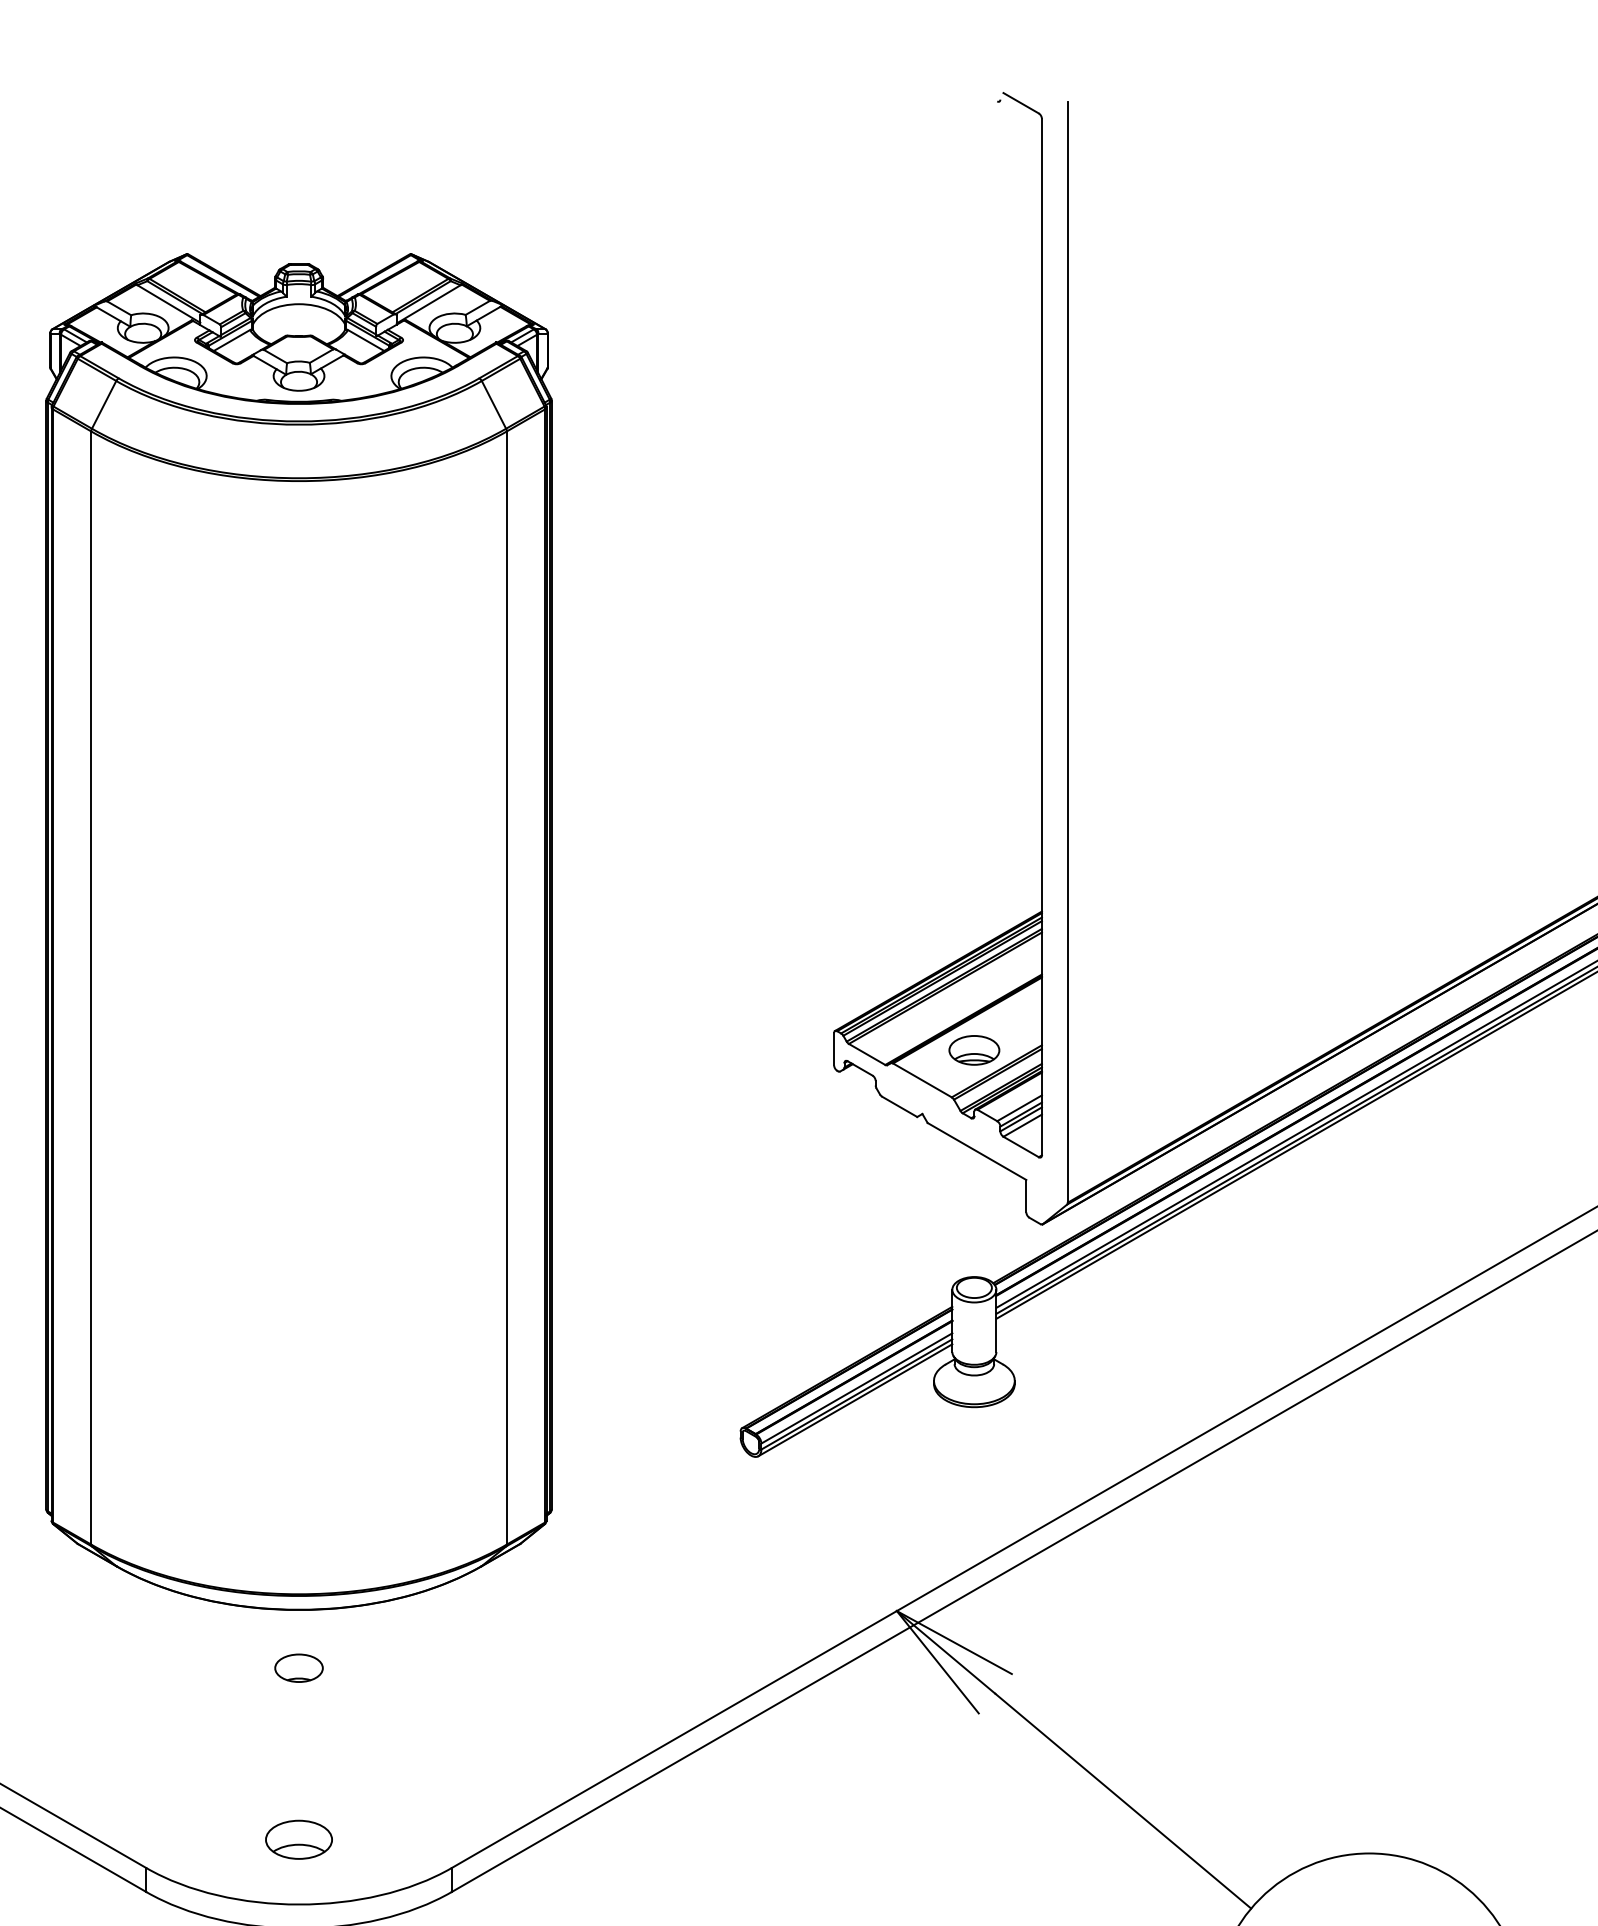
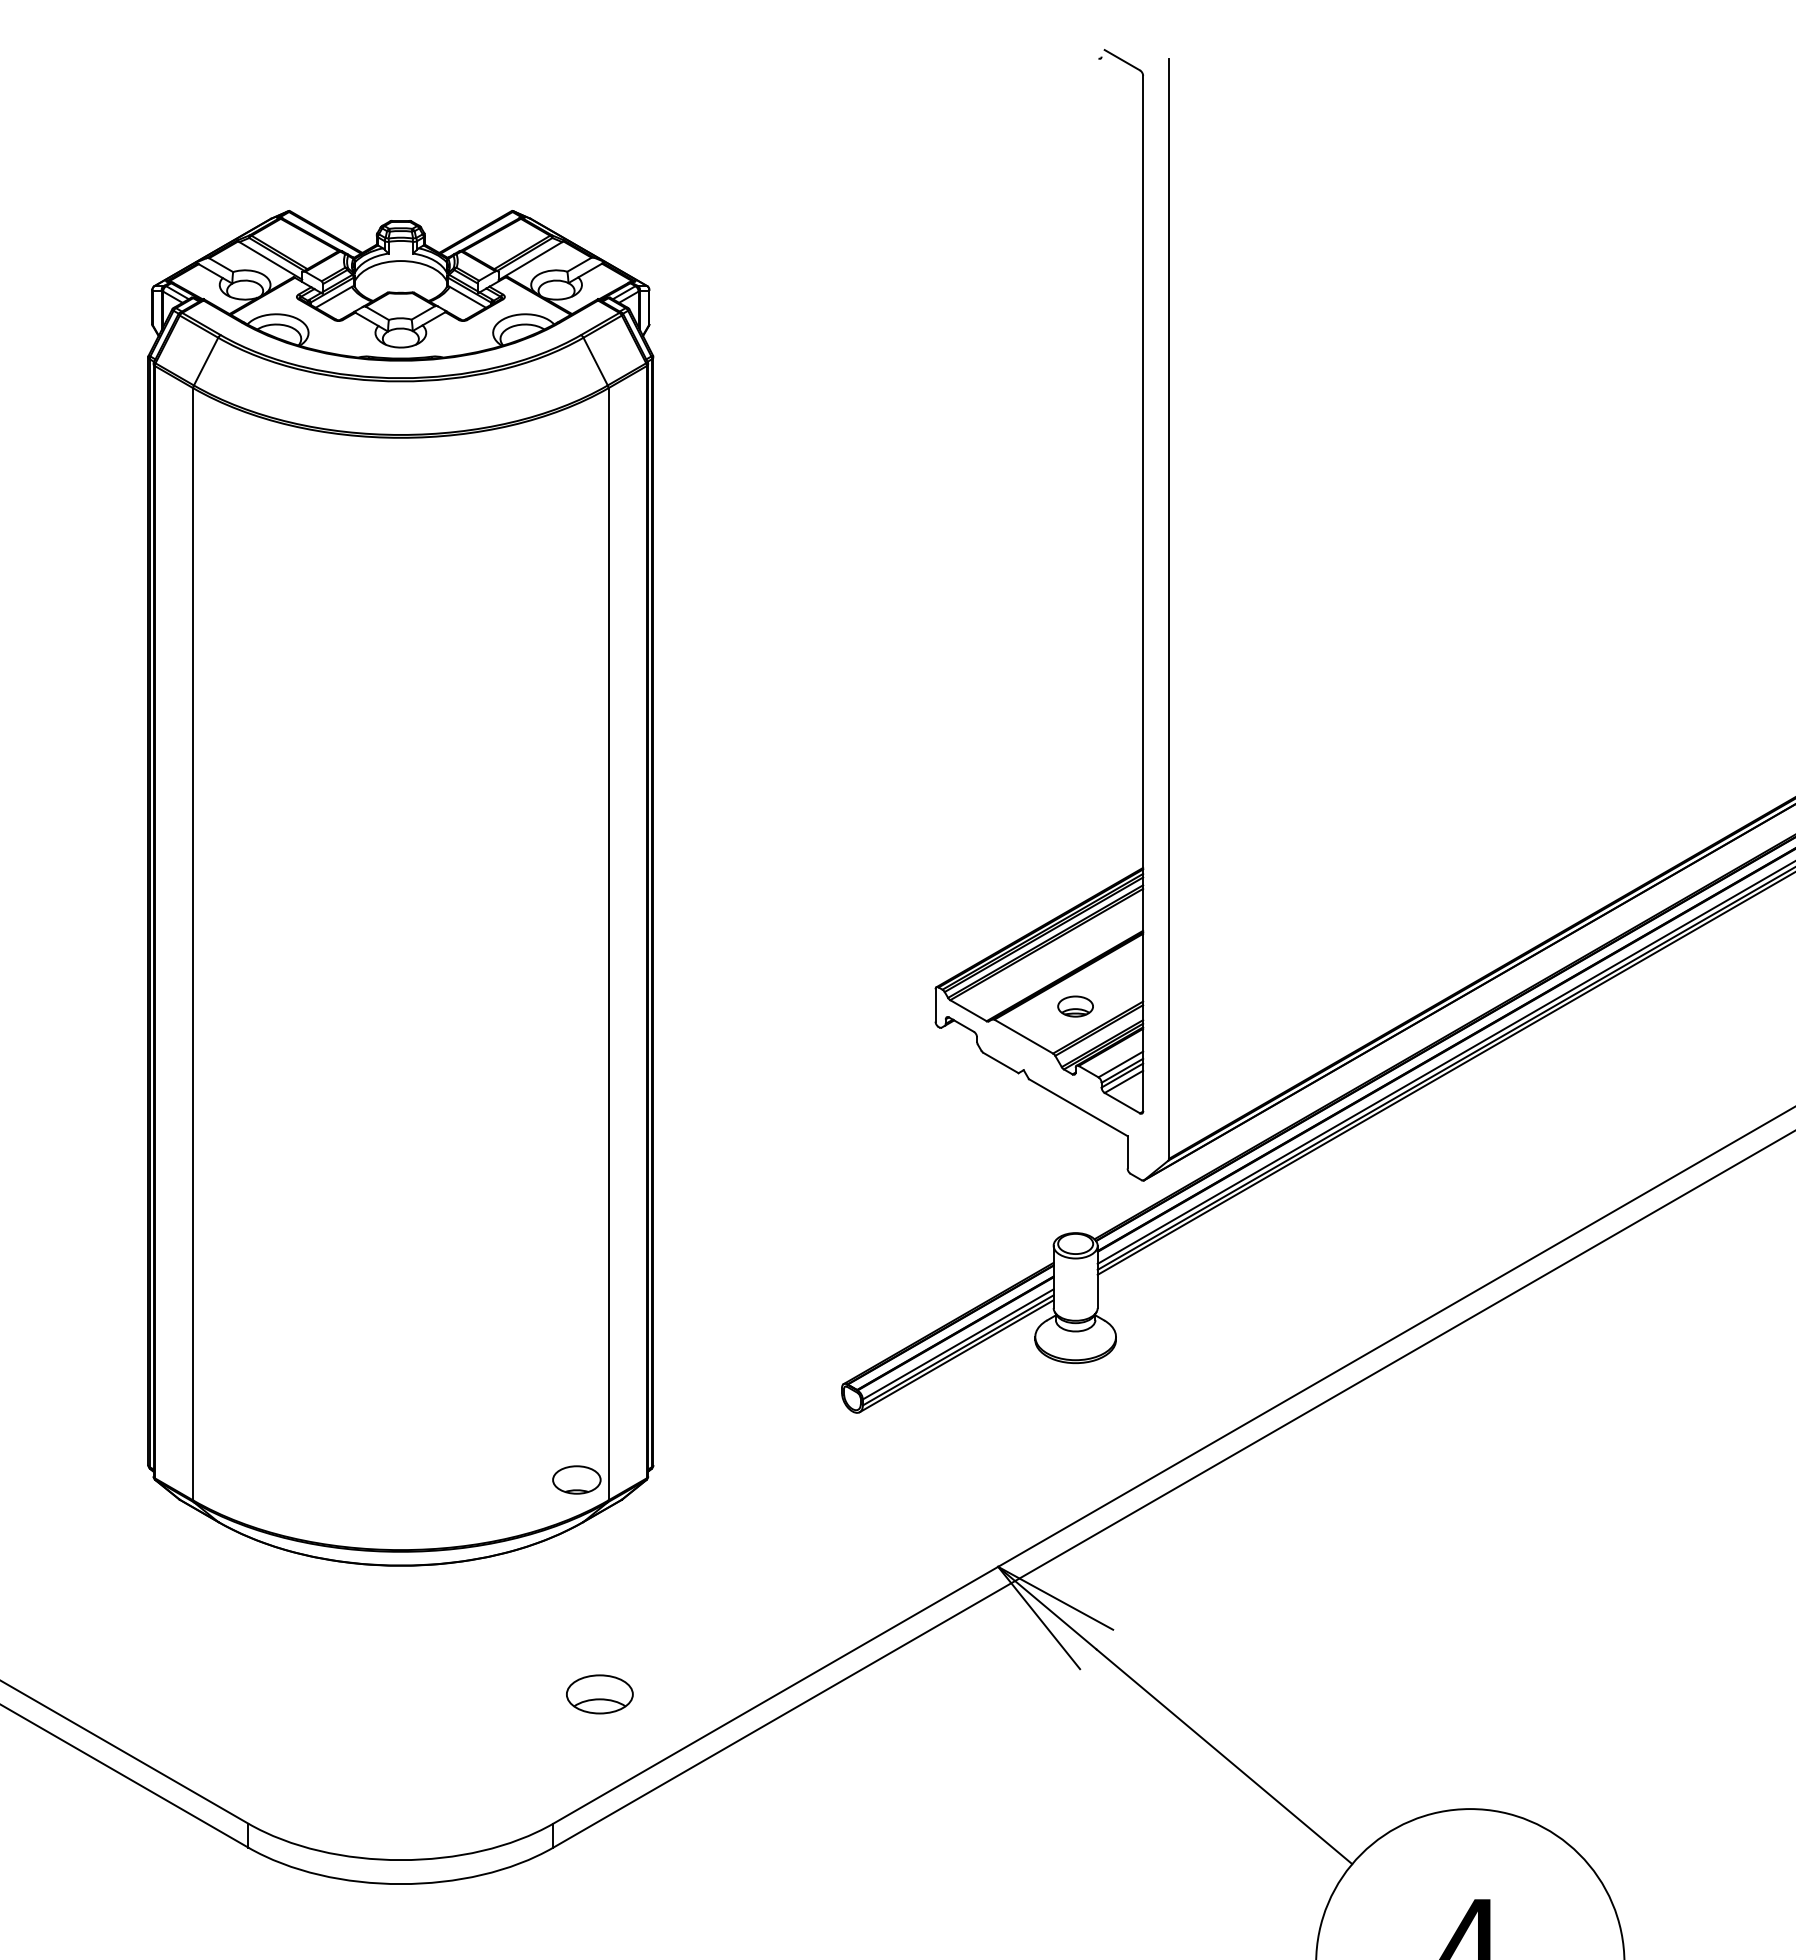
part: (974, 1050) -> (1075, 1006), size x0.7
part: (298, 1667) -> (576, 1479), moved
part: (298, 1839) -> (599, 1694), moved

